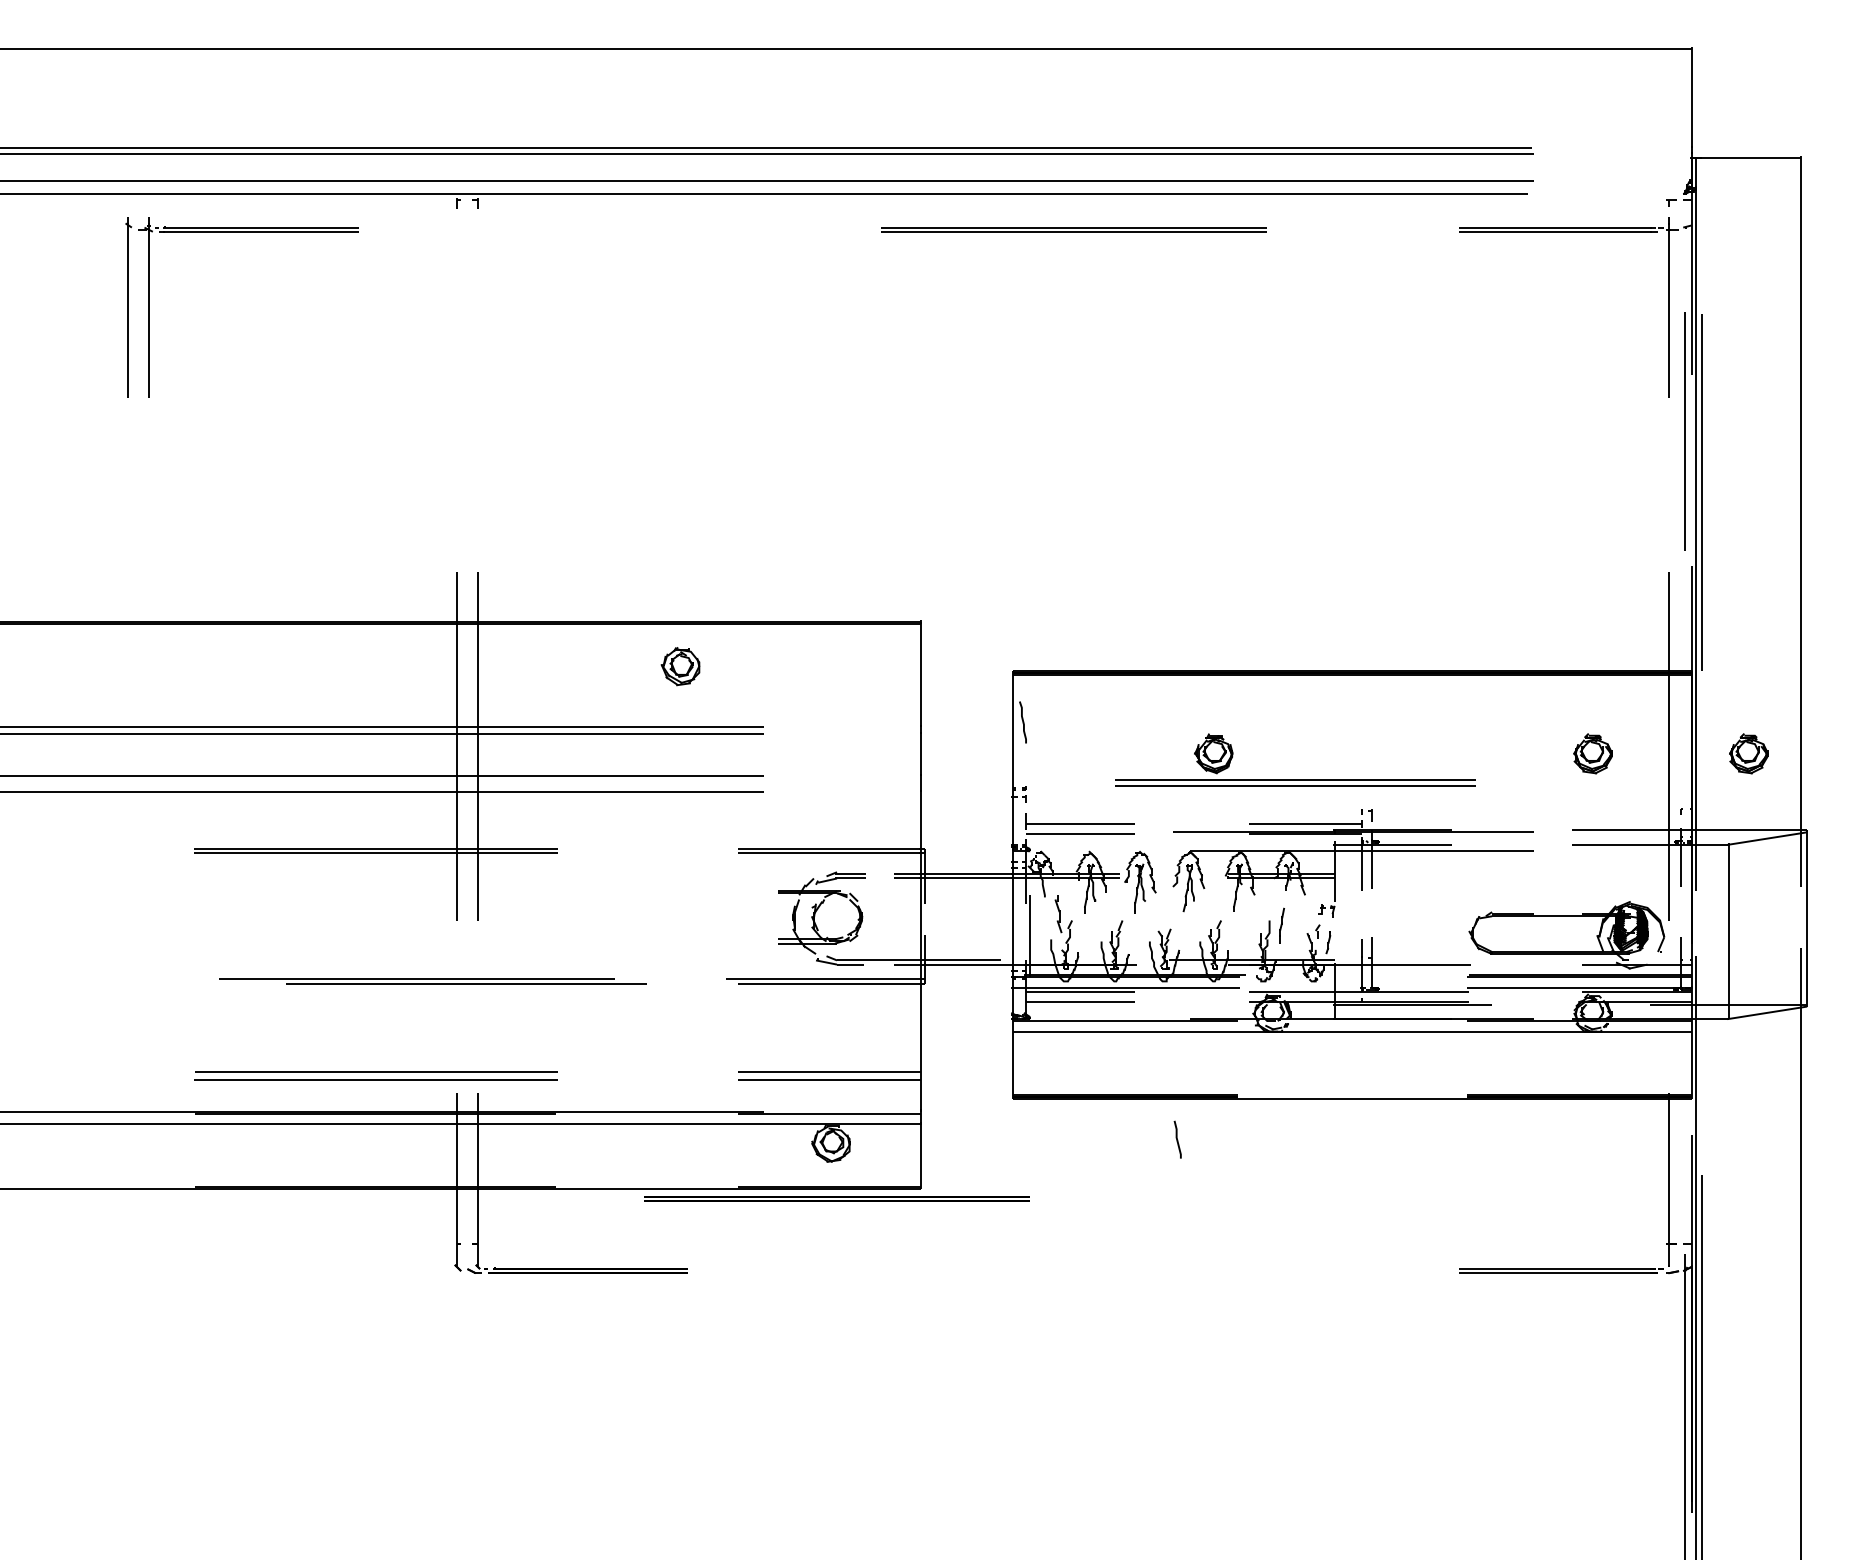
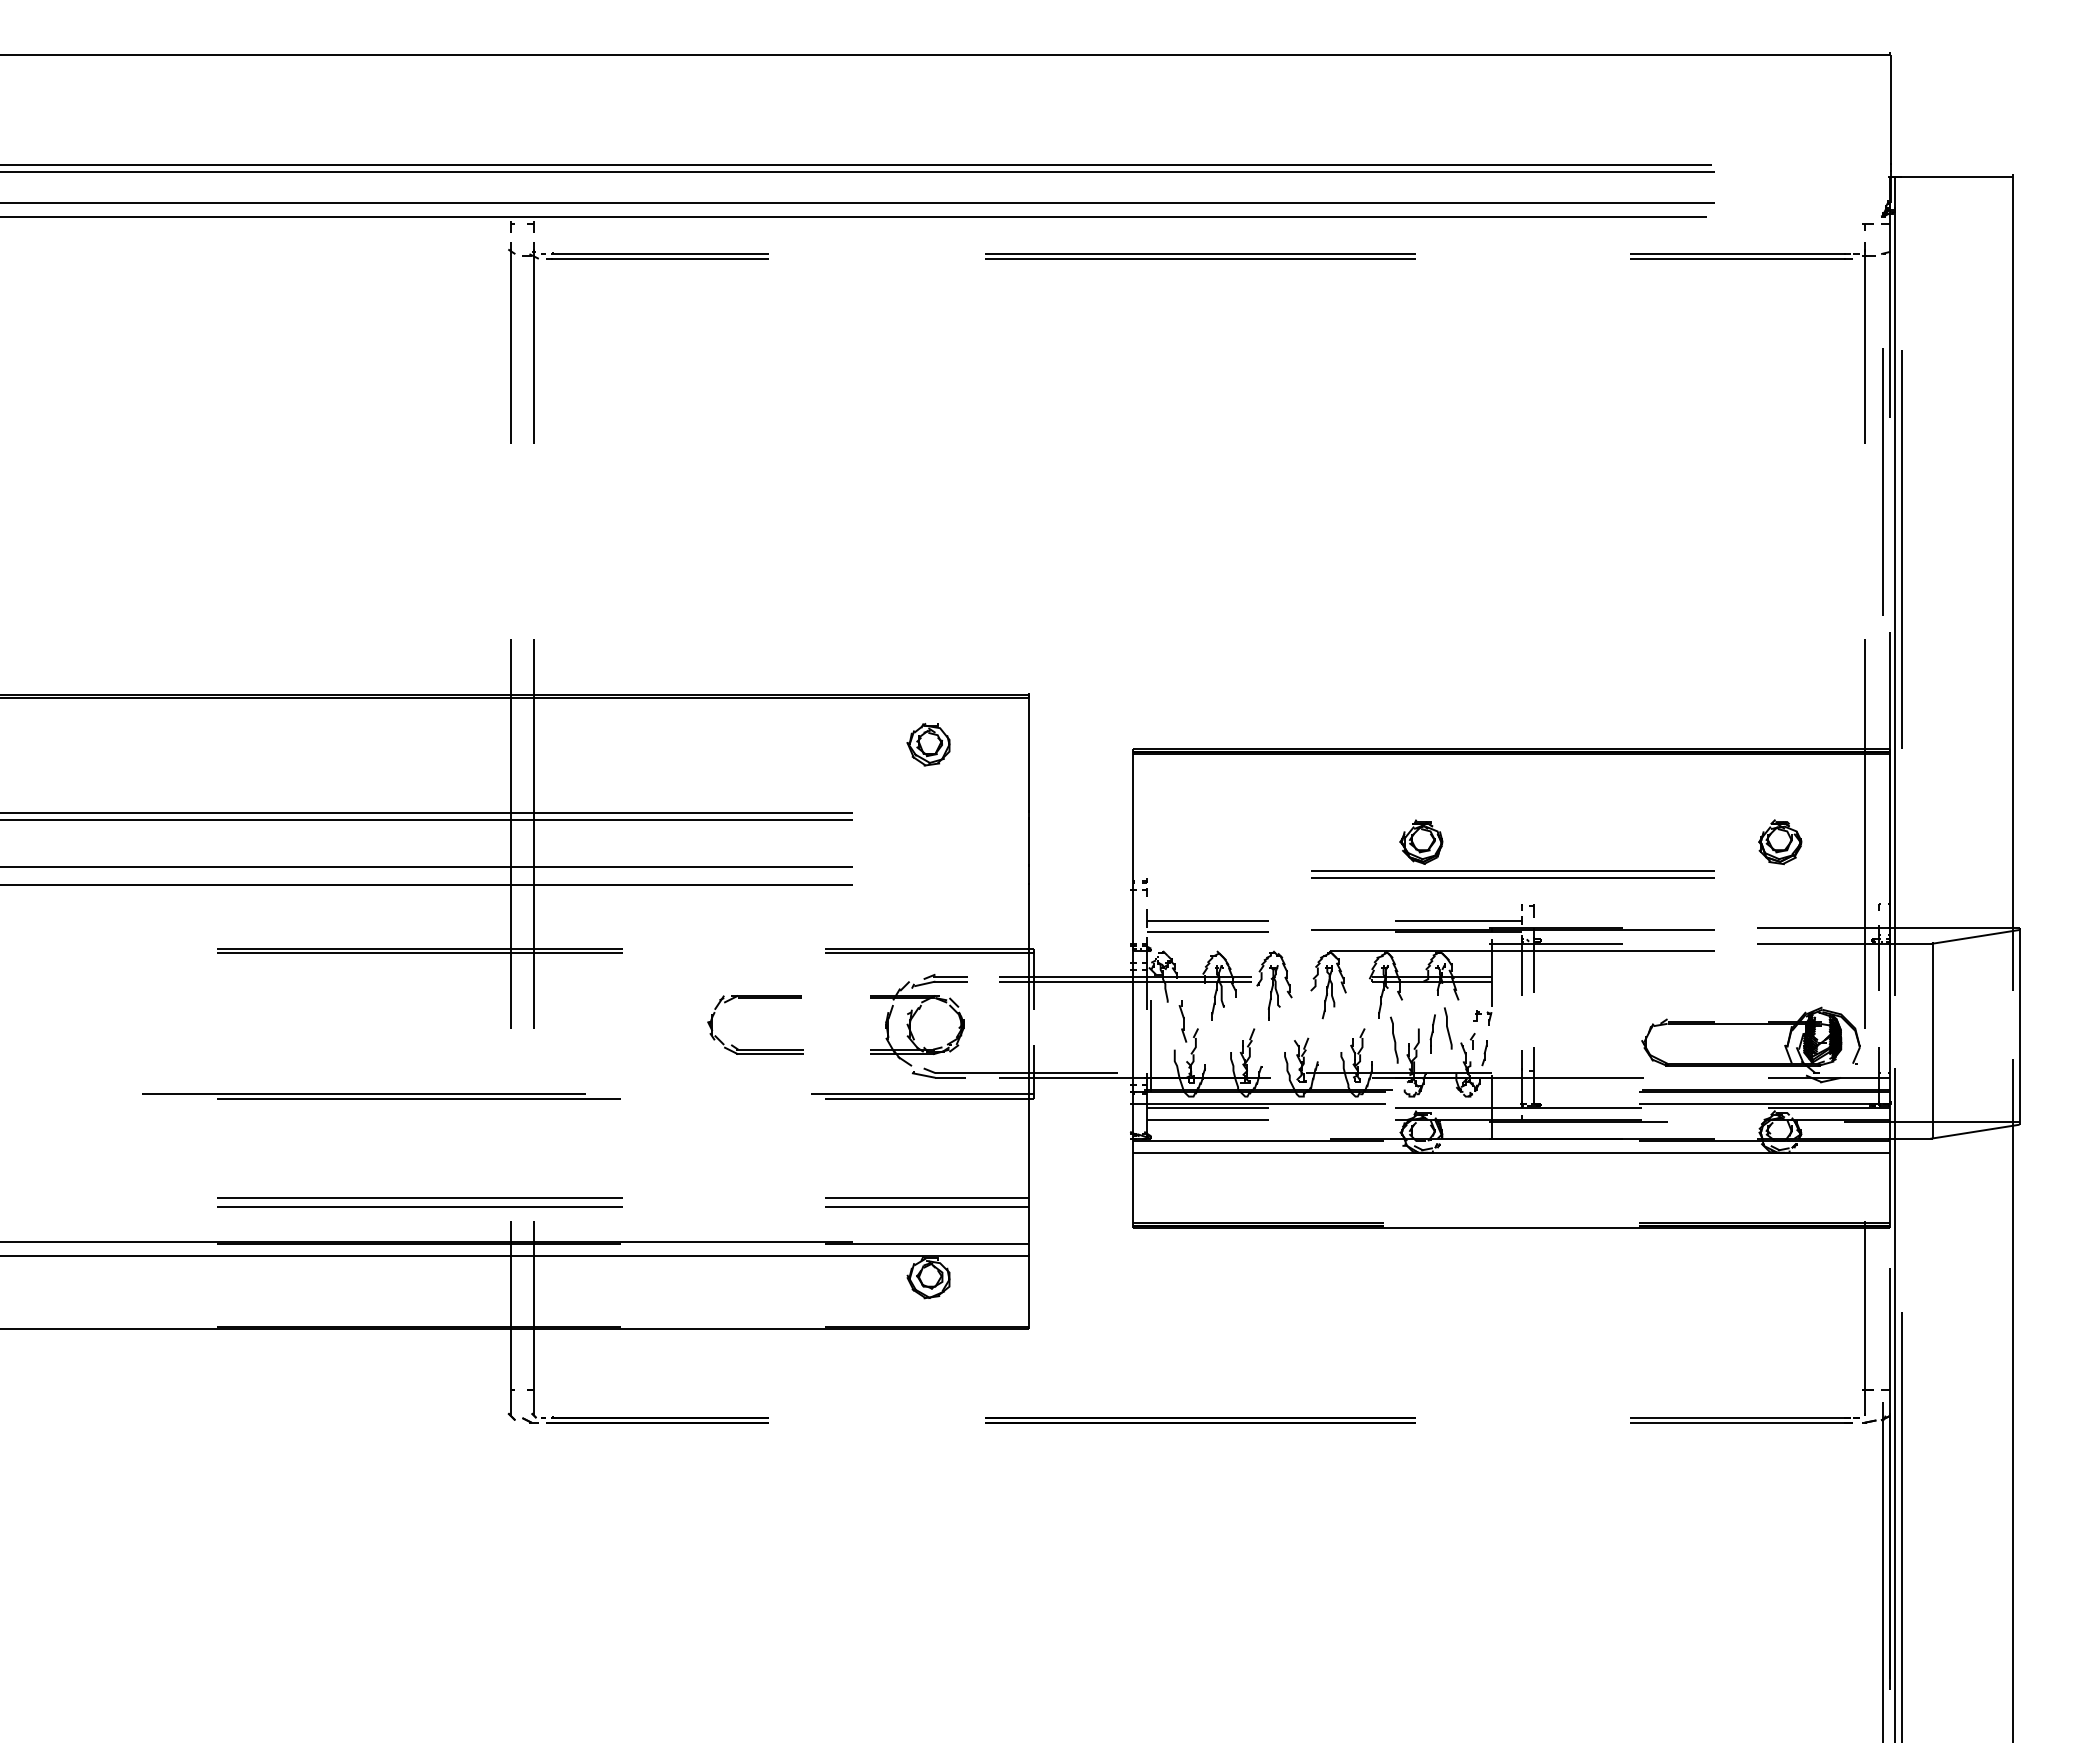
part: (242, 232) -> (638, 259), moved
part: (680, 666) -> (928, 744), moved
line: (1023, 721) -> (1394, 1039), moved
part: (1748, 754) -> (1954, 842), removed
part: (1295, 779) -> (1512, 870), moved
part: (676, 939) -> (755, 1049), added
part: (432, 981) -> (381, 1096), moved
curve: (1178, 1139) -> (1448, 1028), moved
part: (837, 1198) -> (1200, 1420), moved

